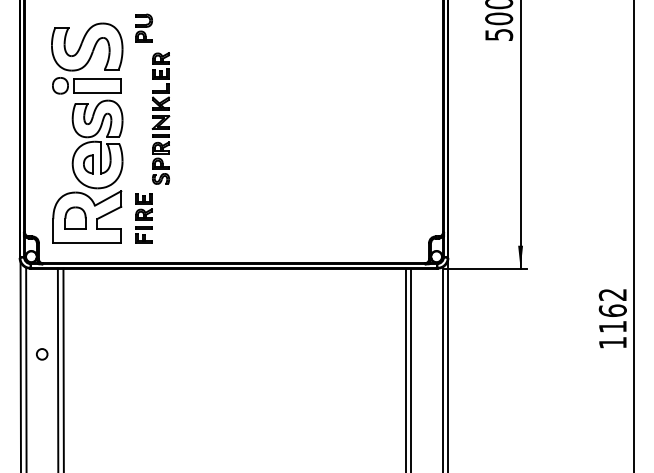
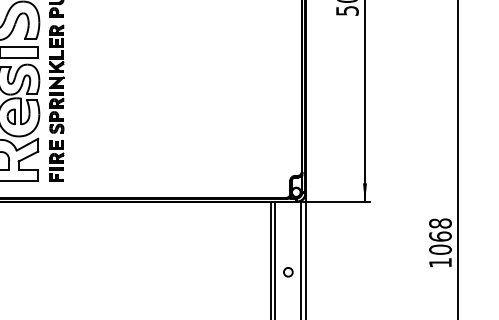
part: (160, 118) -> (56, 79), moved
text: (612, 310) -> (440, 236), 1162 -> 1068
circle: (426, 354) -> (288, 272), added

